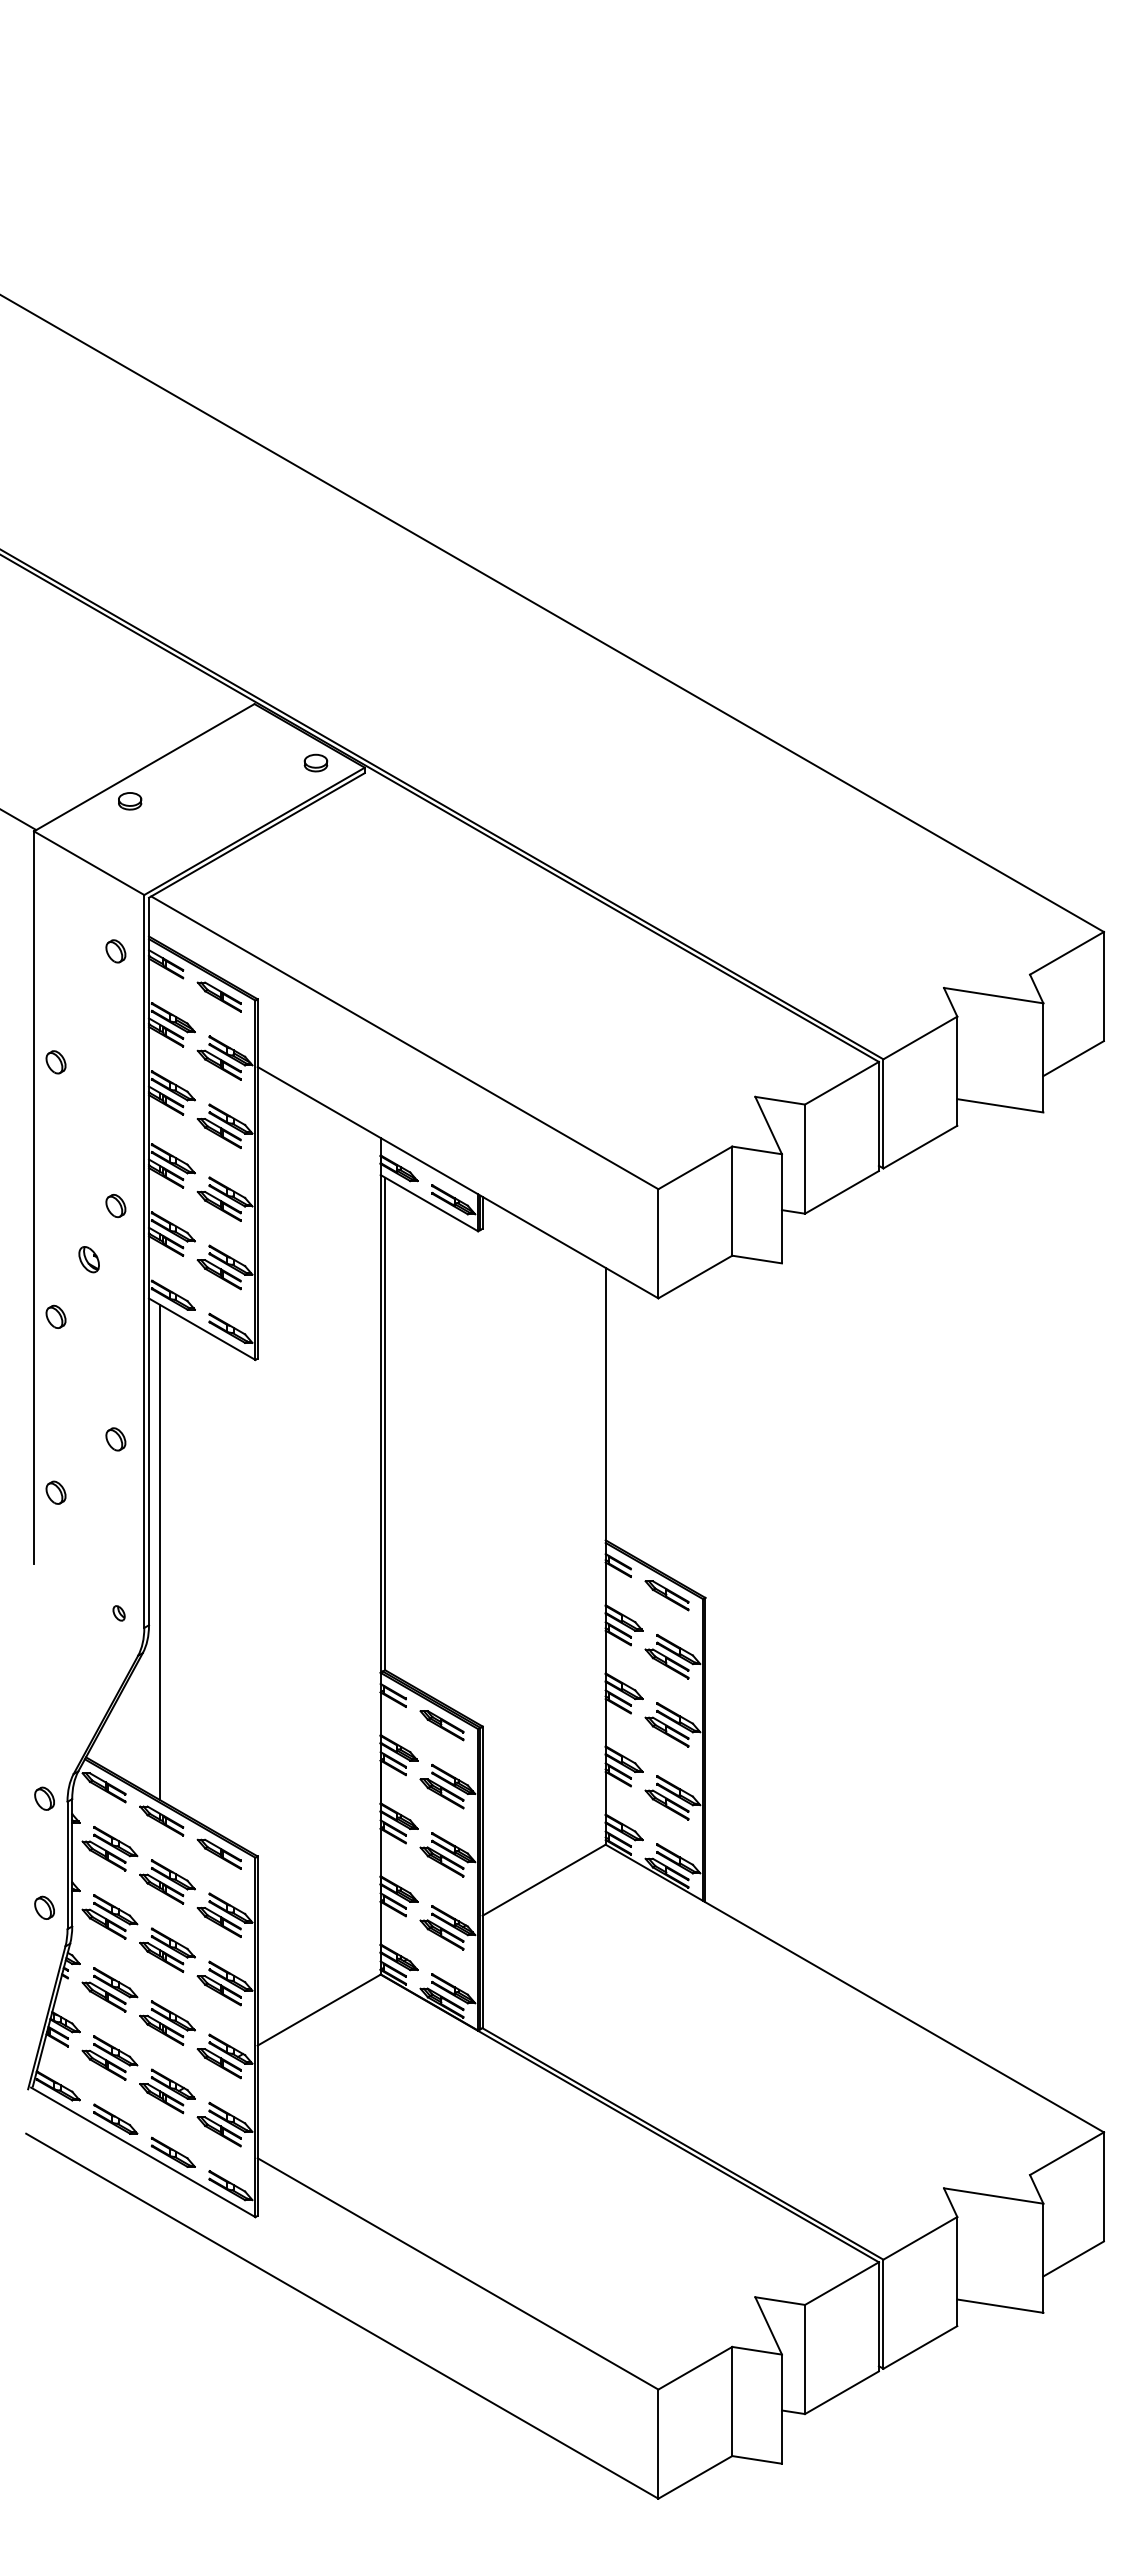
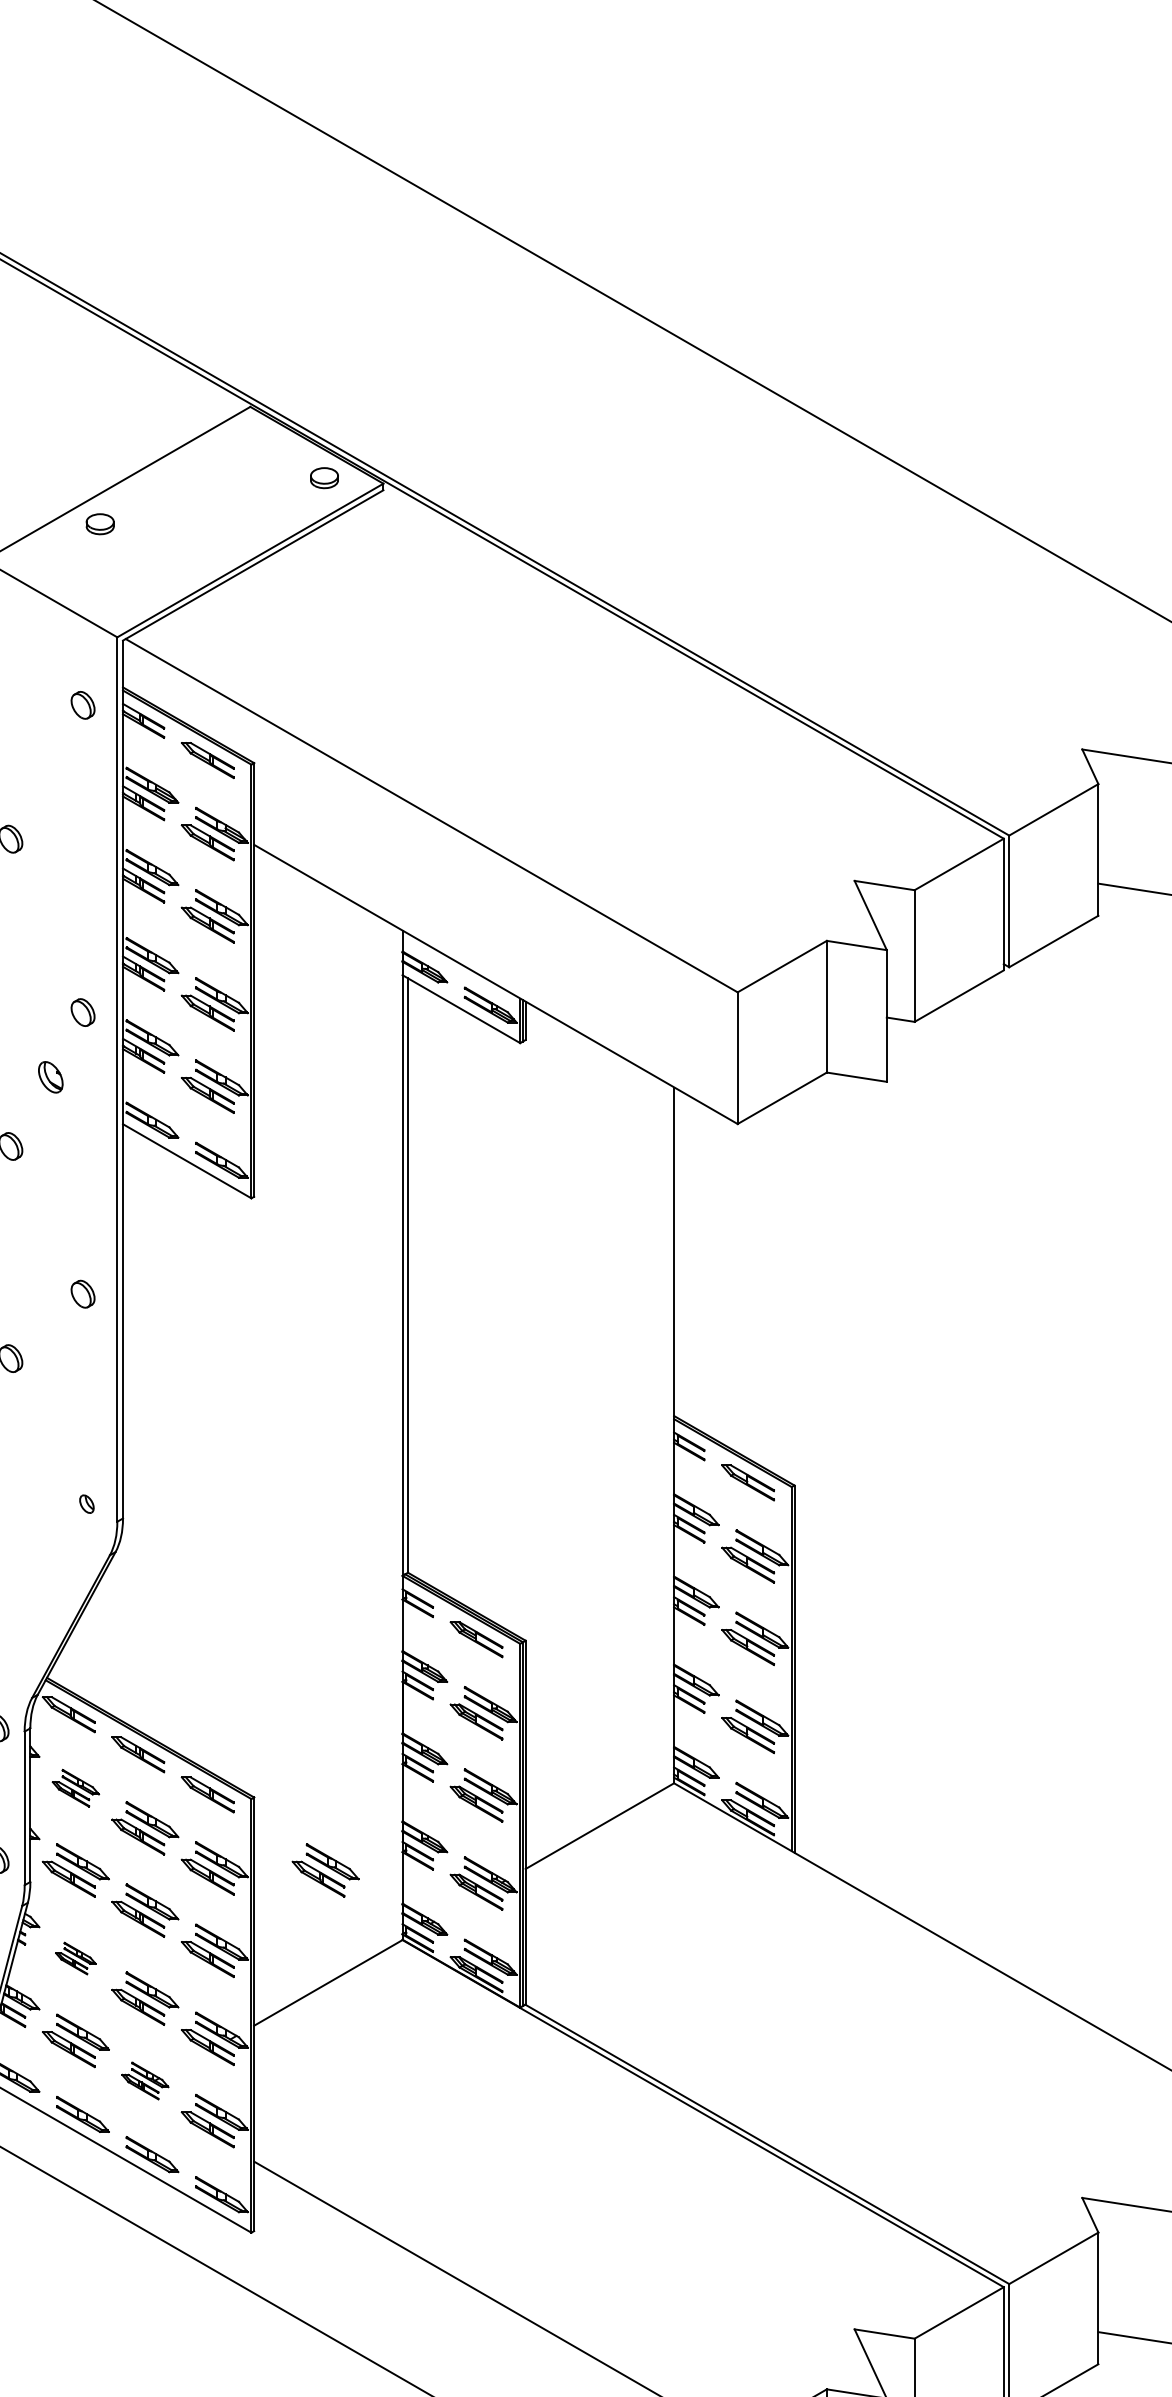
line: (160, 1552) -> (136, 1430), removed
part: (109, 1848) -> (75, 1787), size x0.7
part: (316, 1916) -> (325, 1869), added
part: (109, 1989) -> (75, 1958), size x0.6
part: (167, 2091) -> (145, 2081), size x0.7

